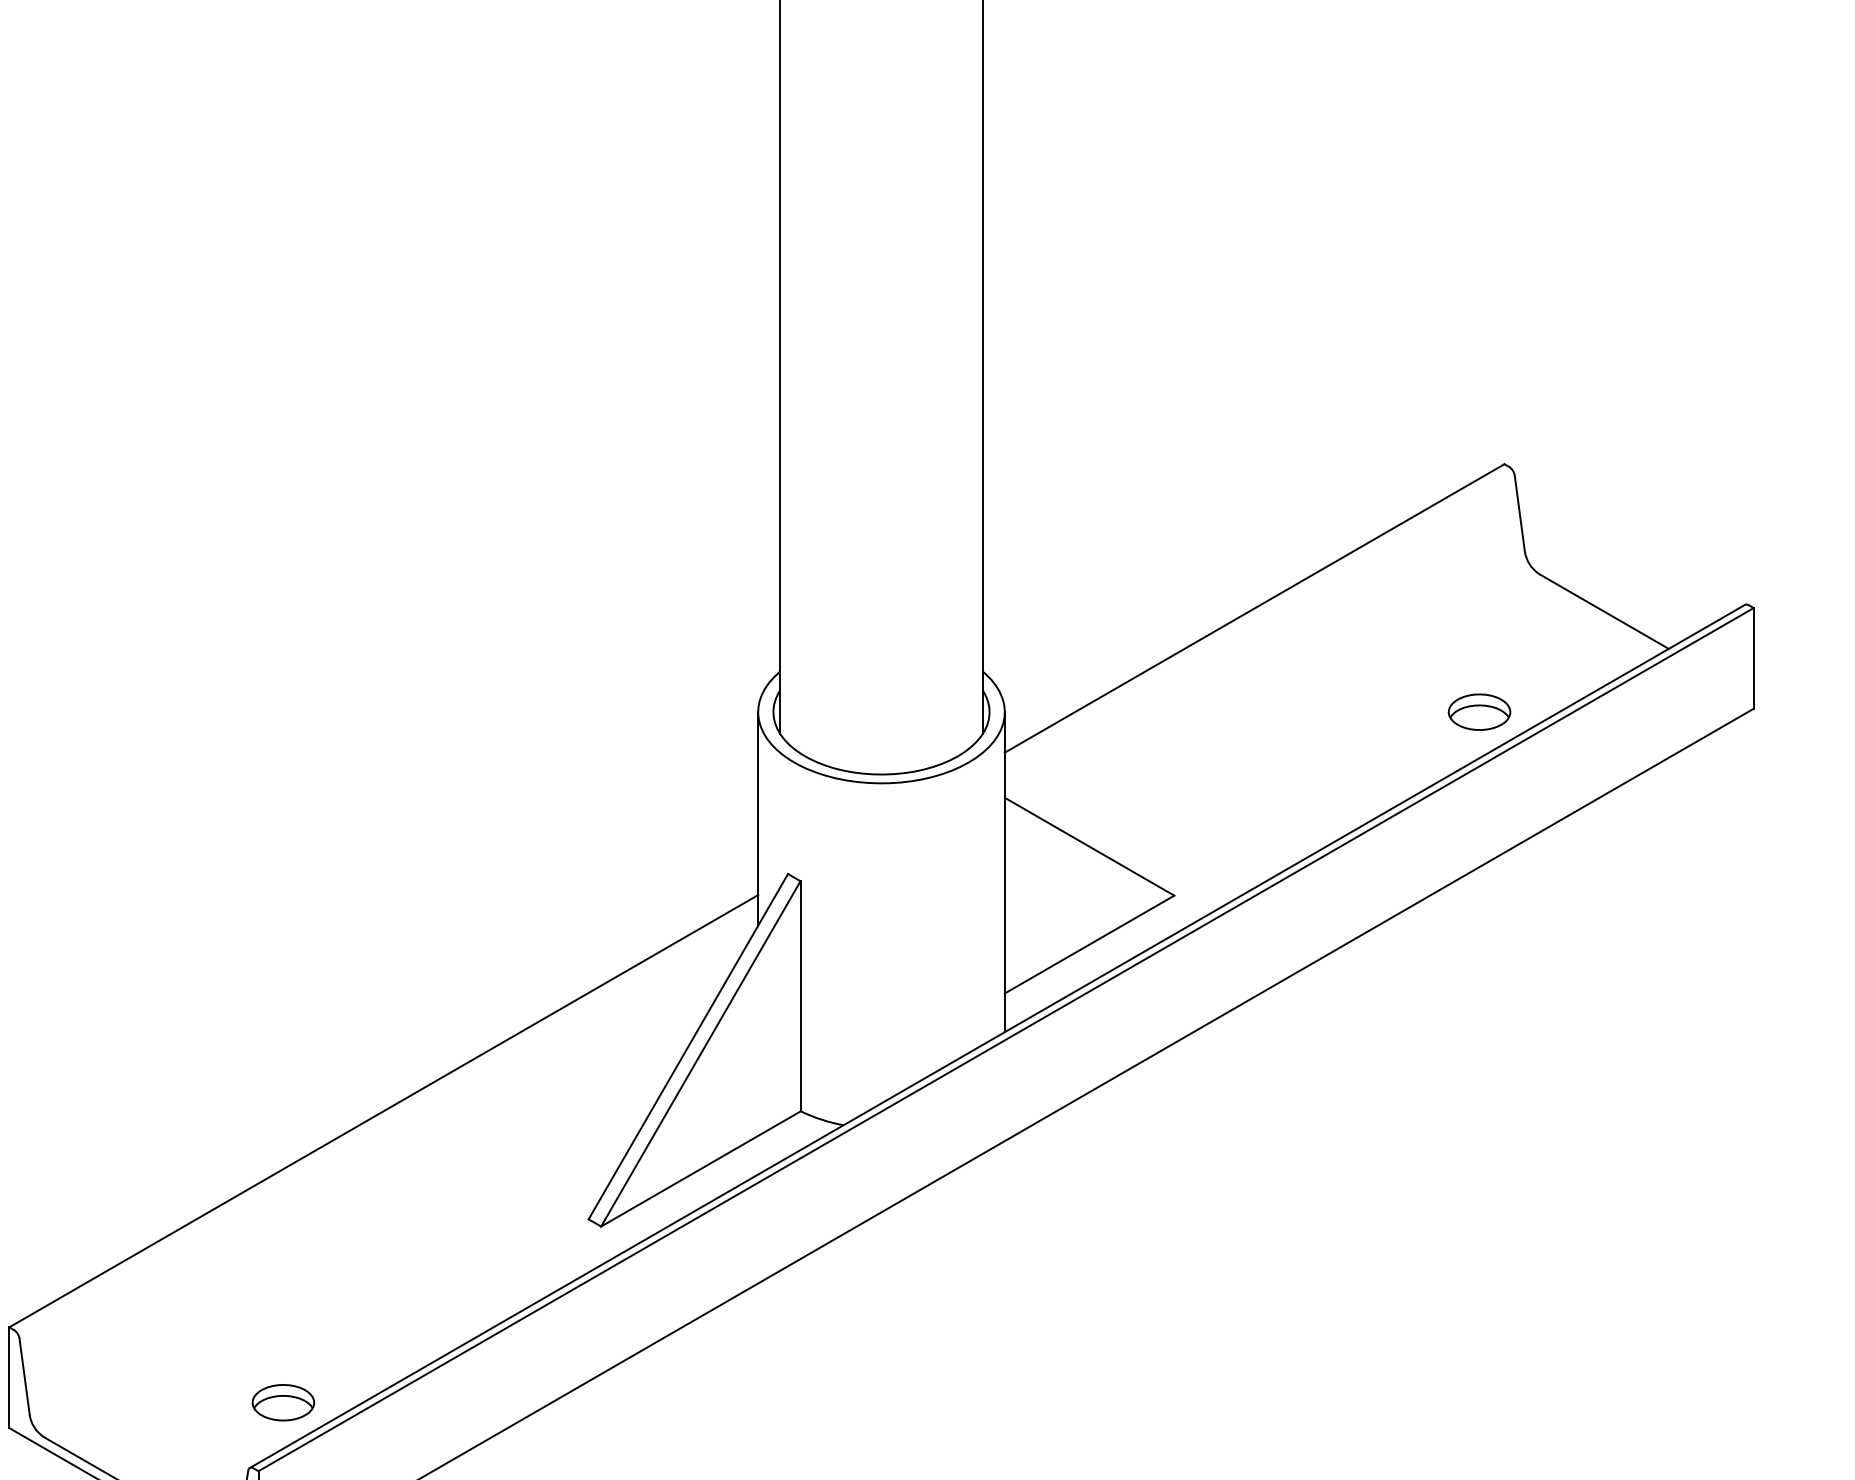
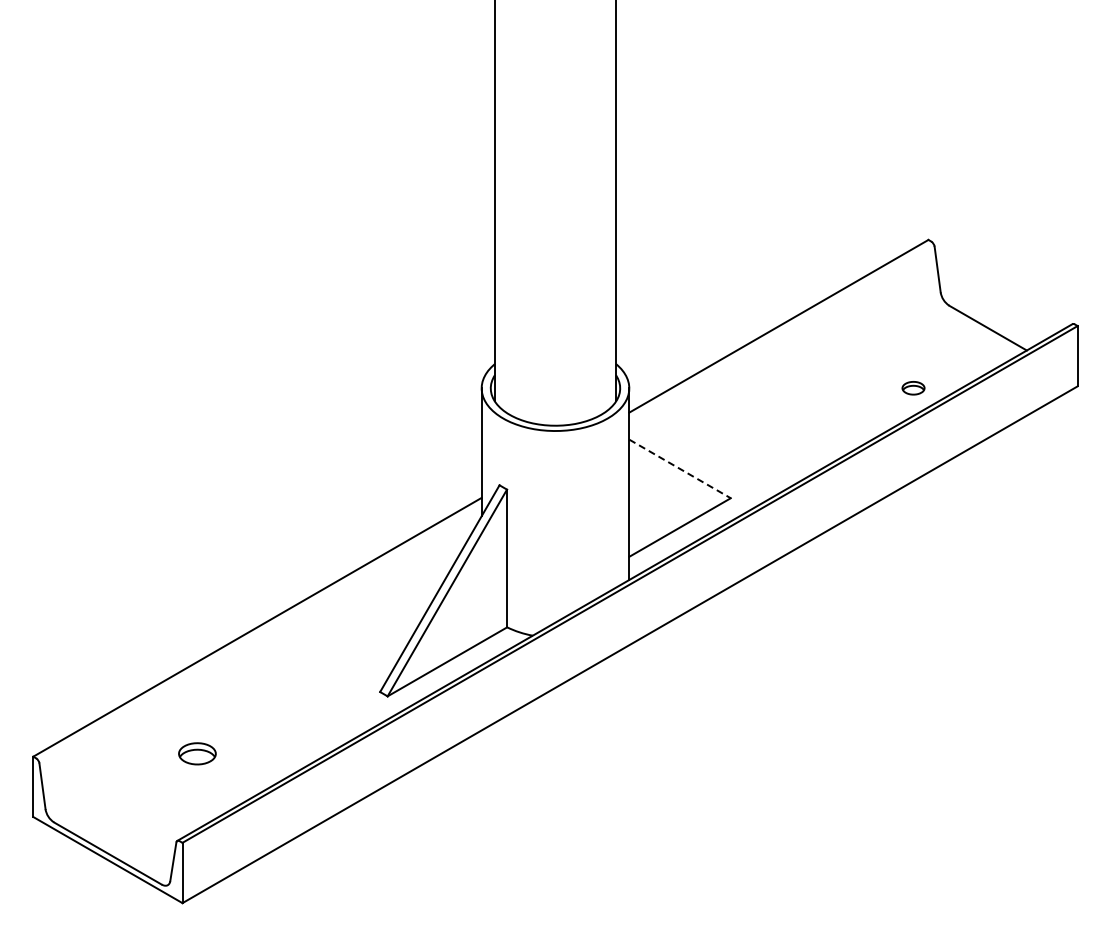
part: (1479, 710) -> (913, 387), size x0.6
line: (1090, 845) -> (680, 468), solid -> dashed
part: (283, 1402) -> (197, 753), moved

